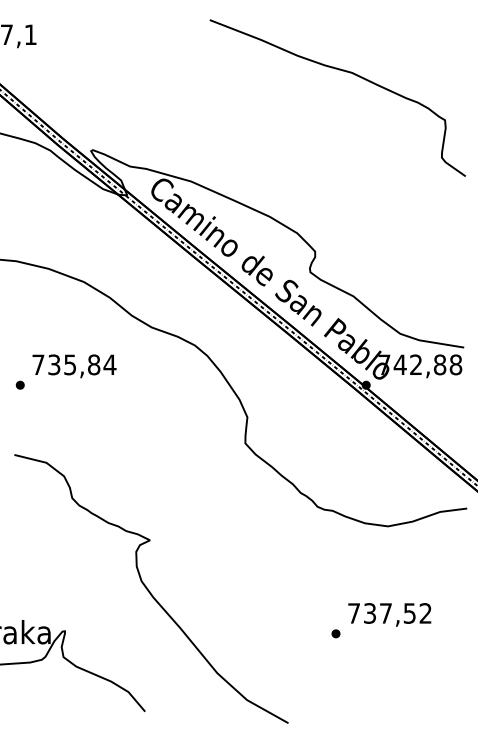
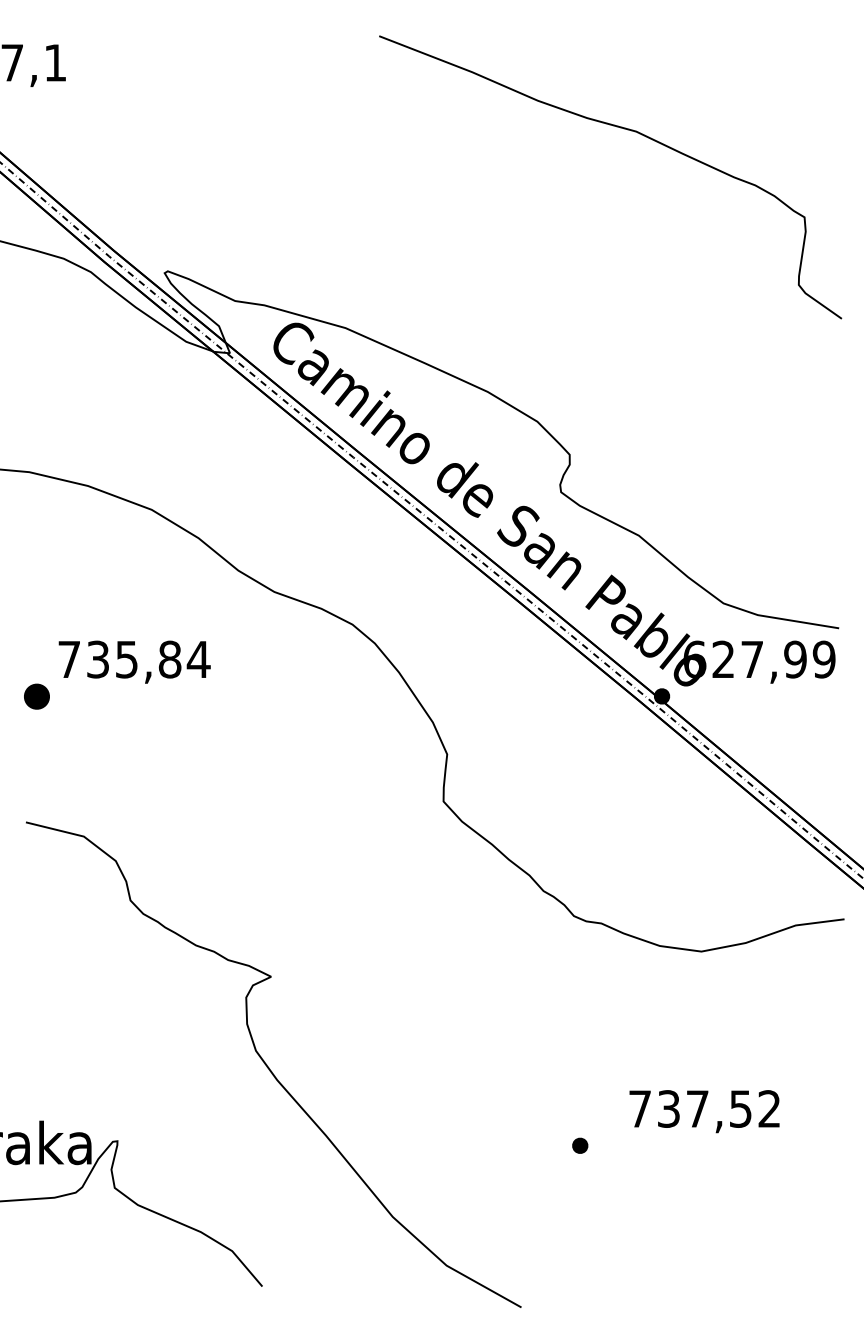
text: (420, 364) -> (760, 658), 742,88 -> 627,99
part: (19, 384) -> (35, 695), size x1.6
part: (335, 633) -> (579, 1145), moved

